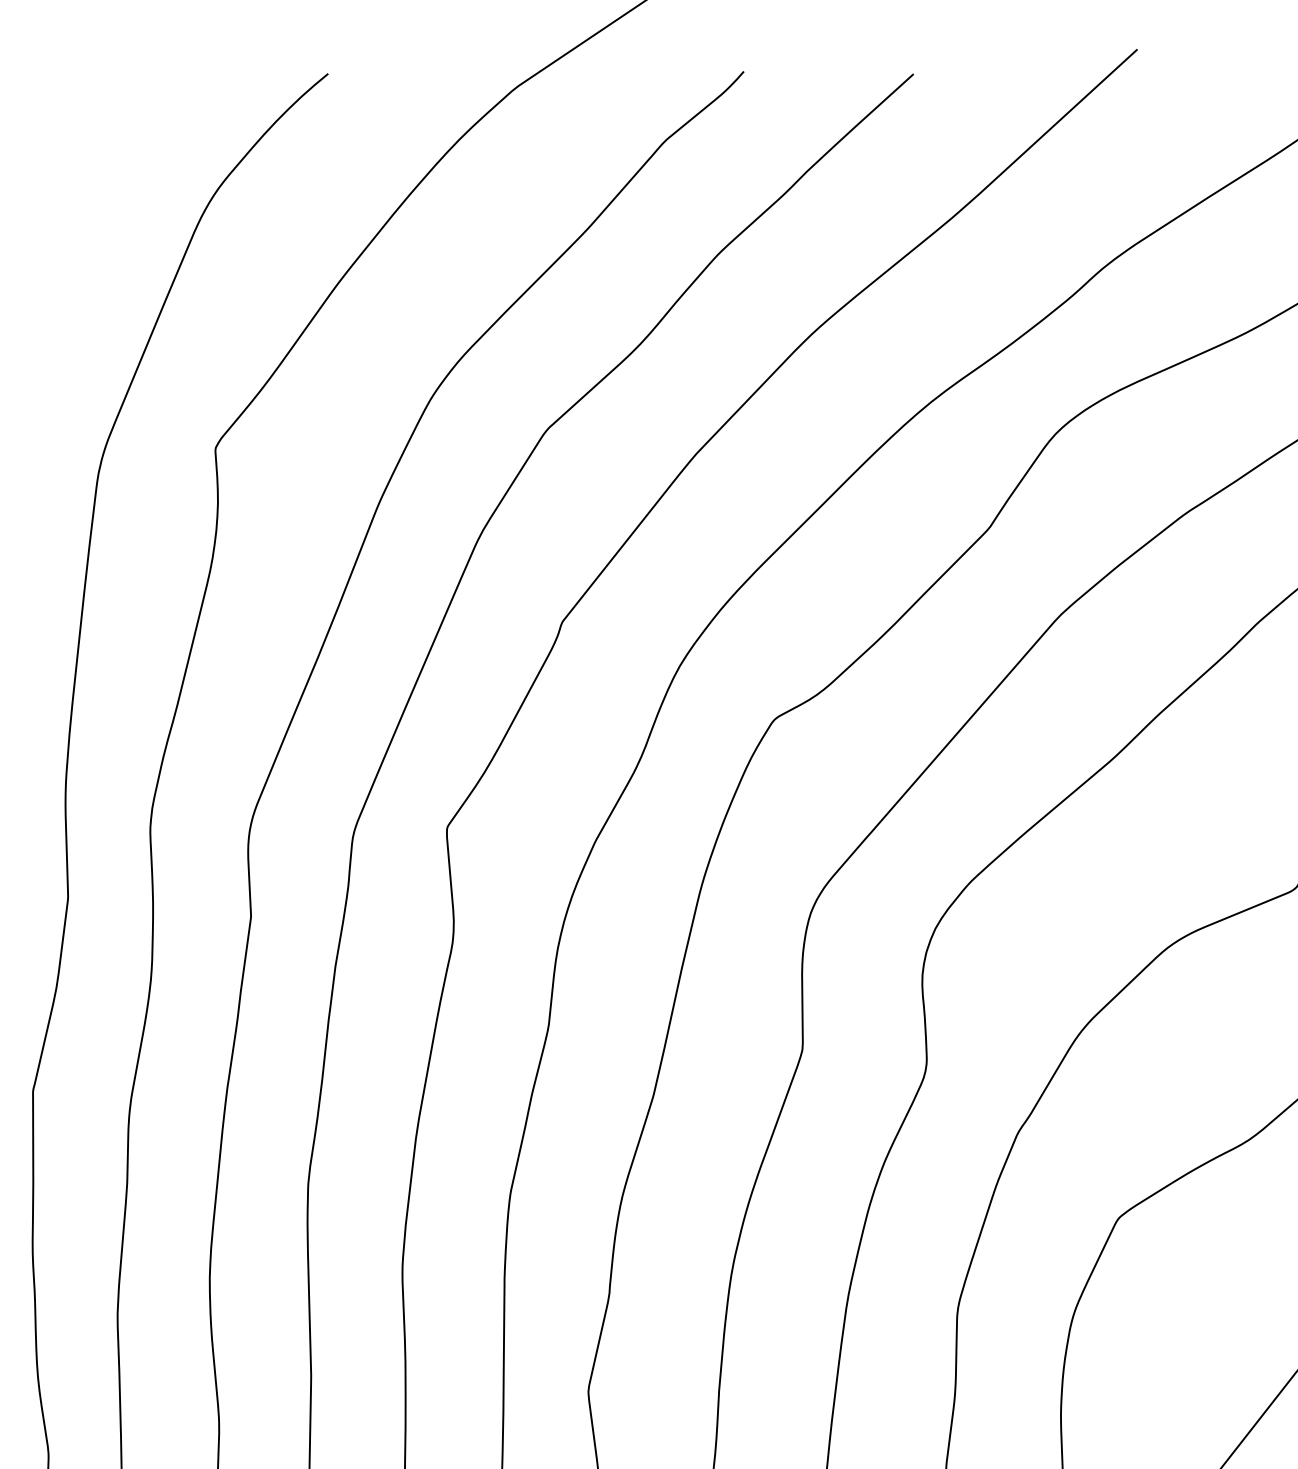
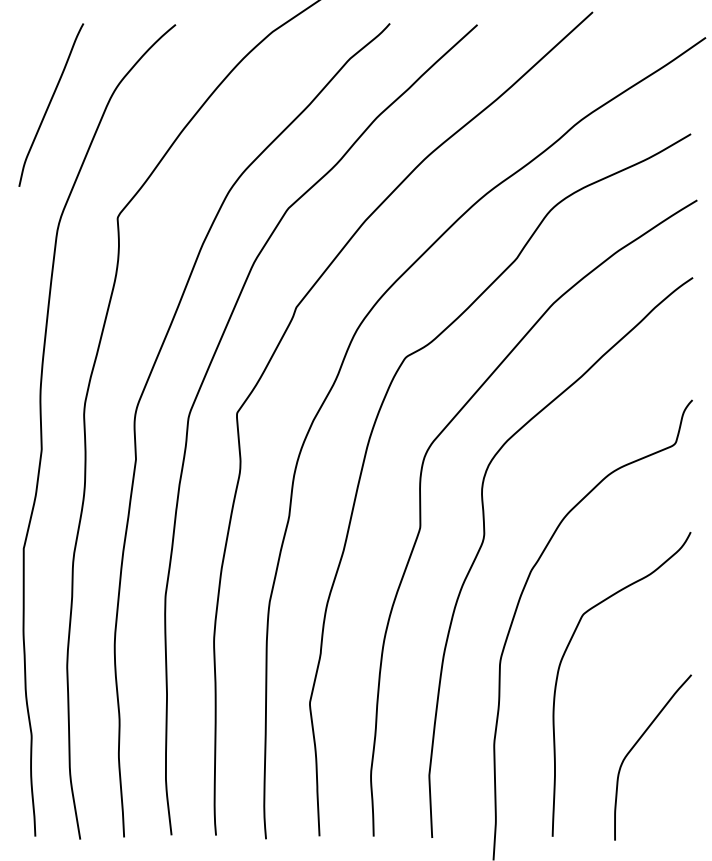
curve: (85, 228) -> (50, 104), added

